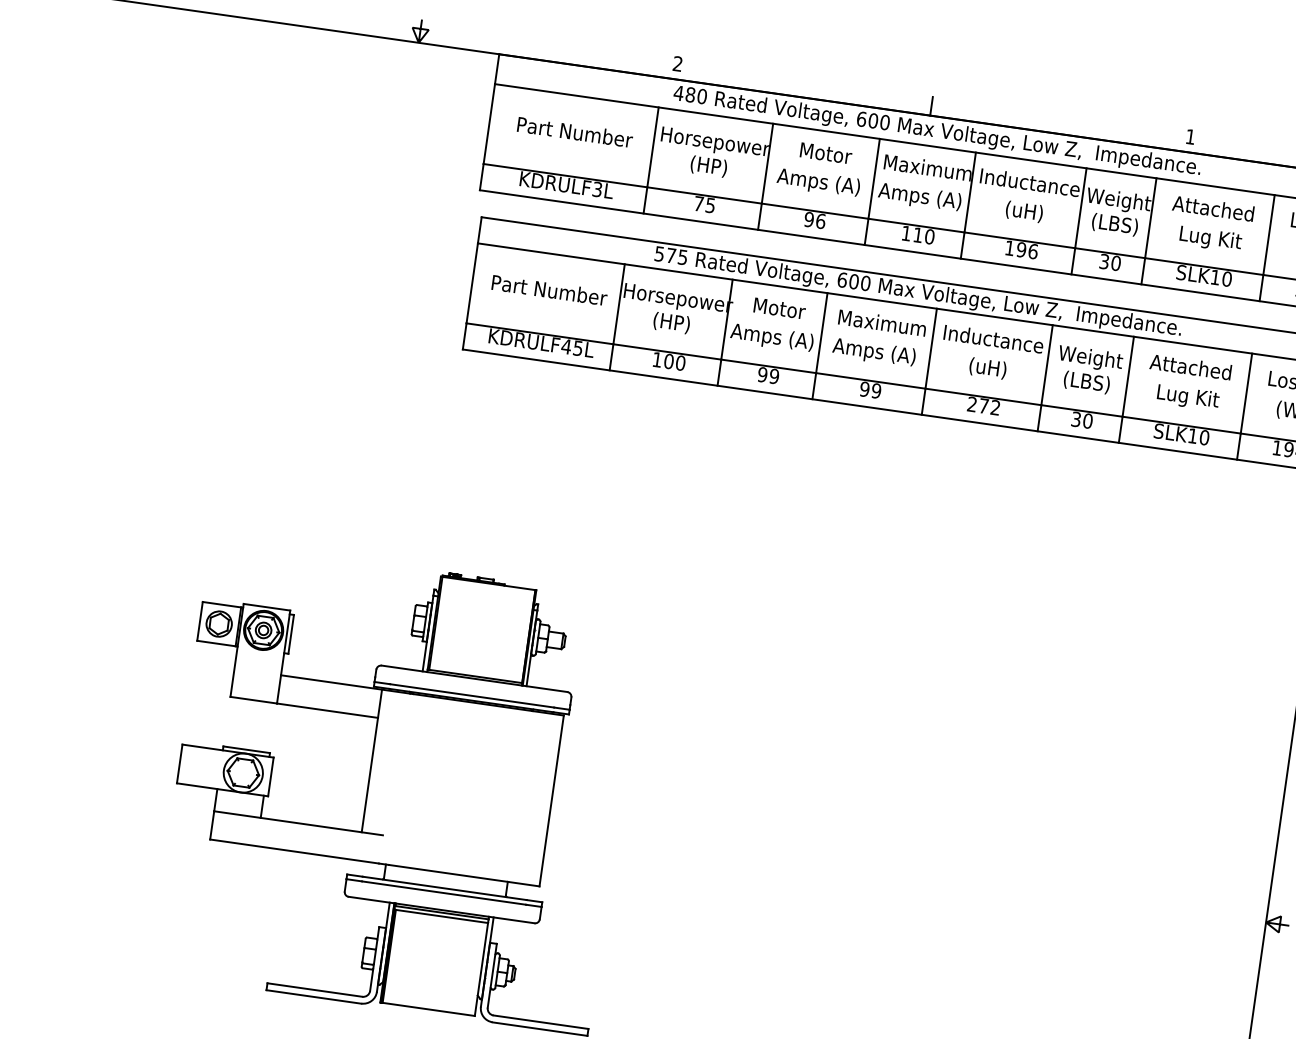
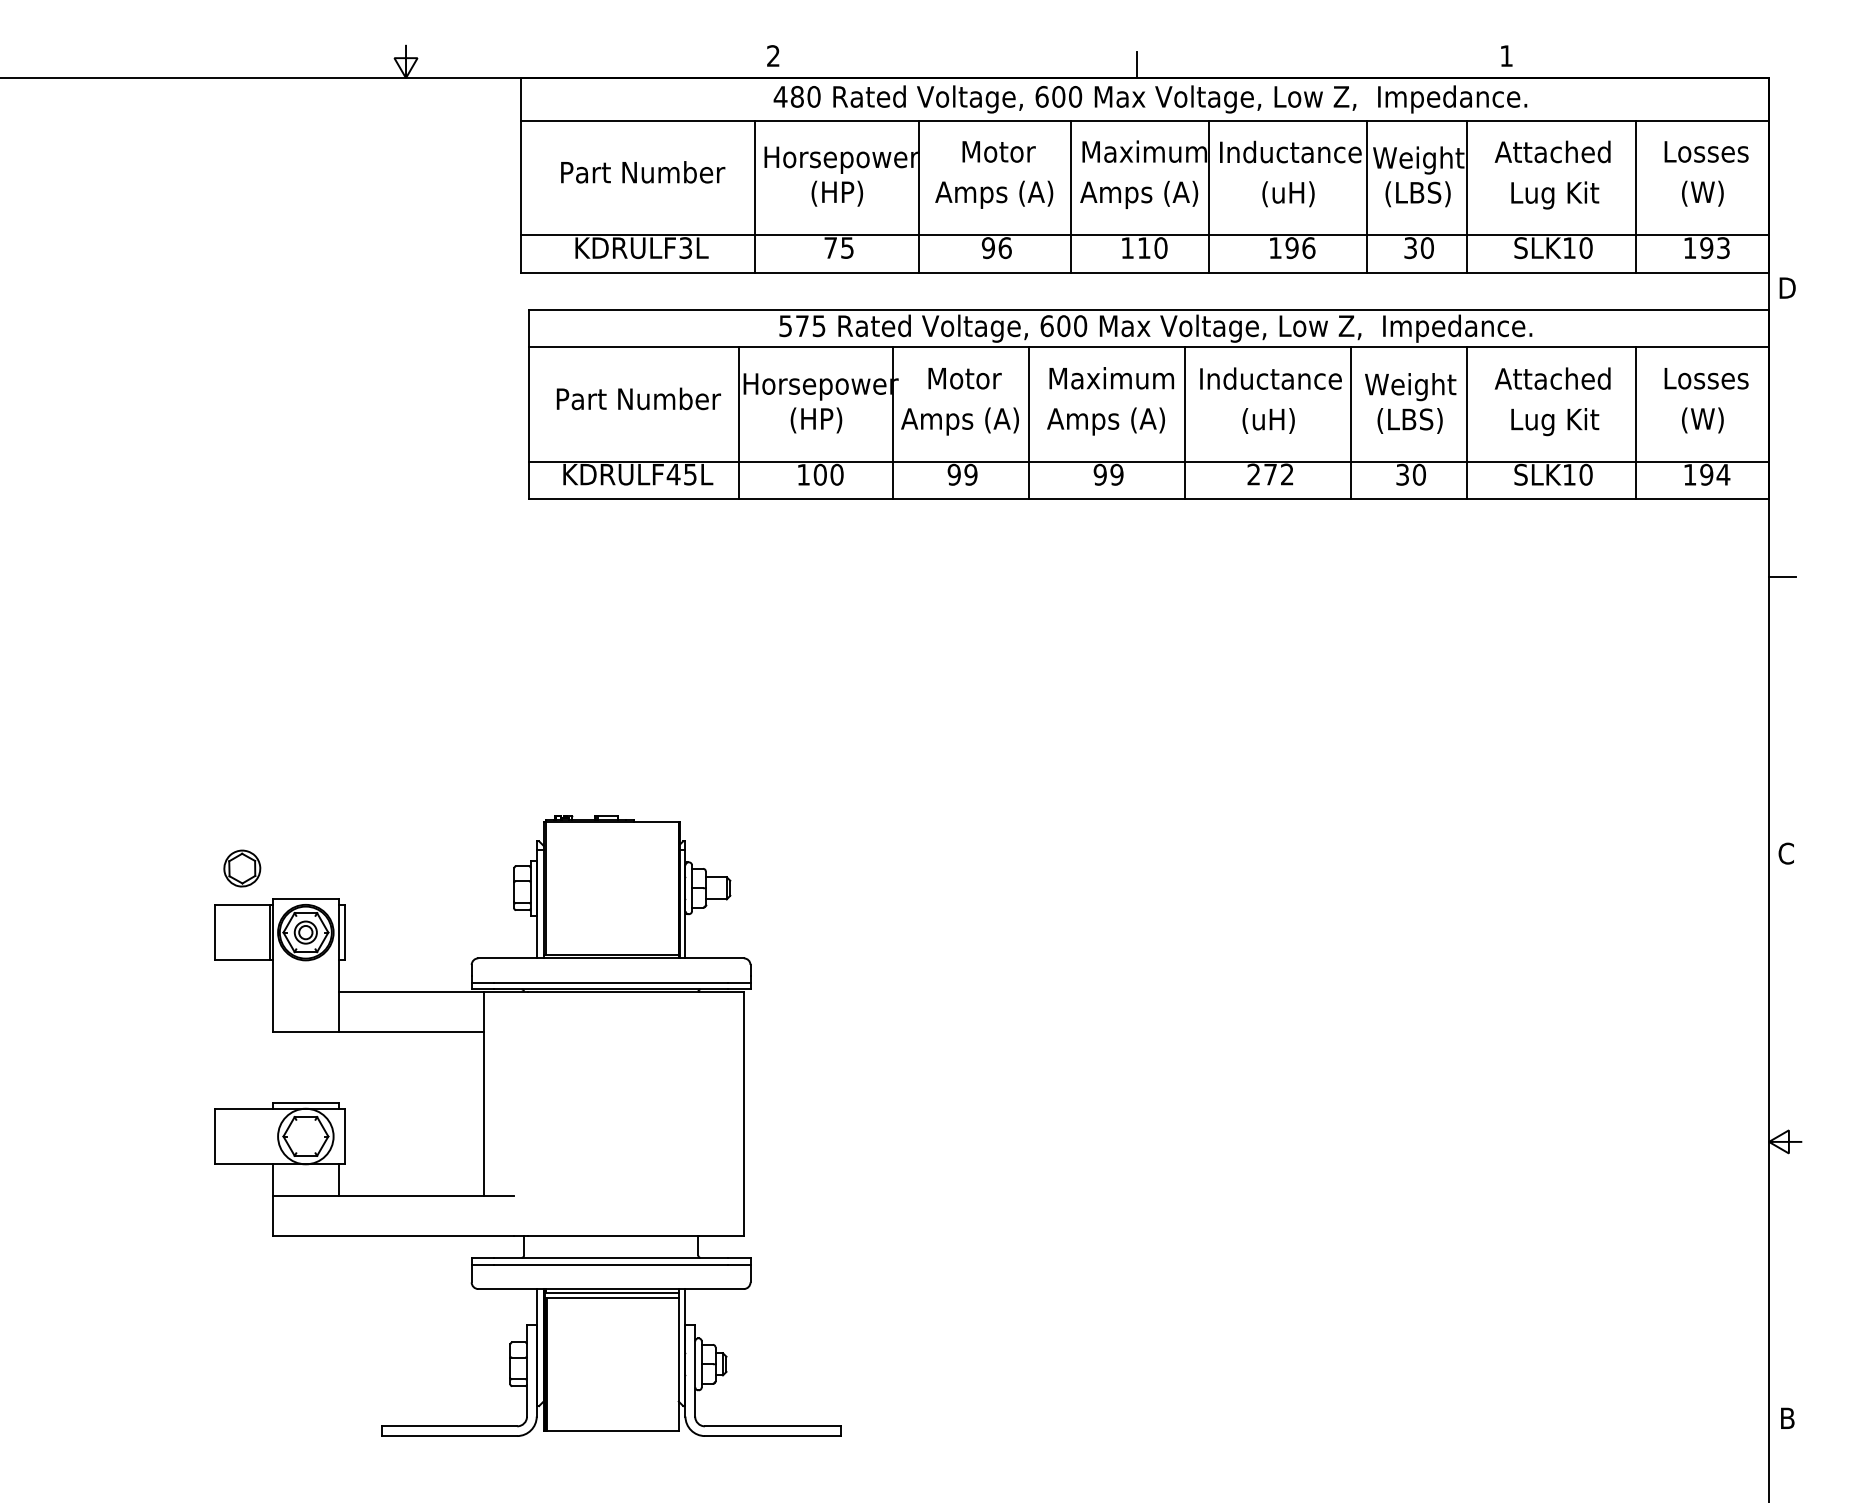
part: (219, 624) -> (242, 868), moved

